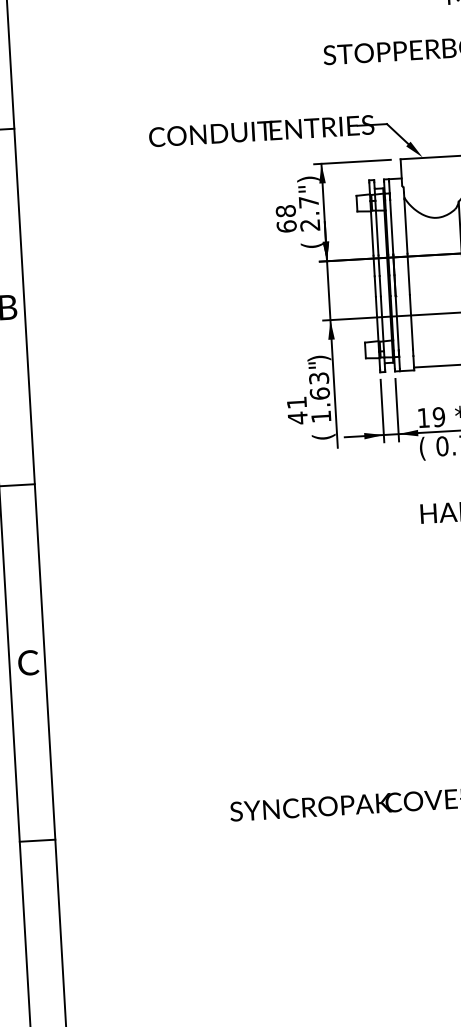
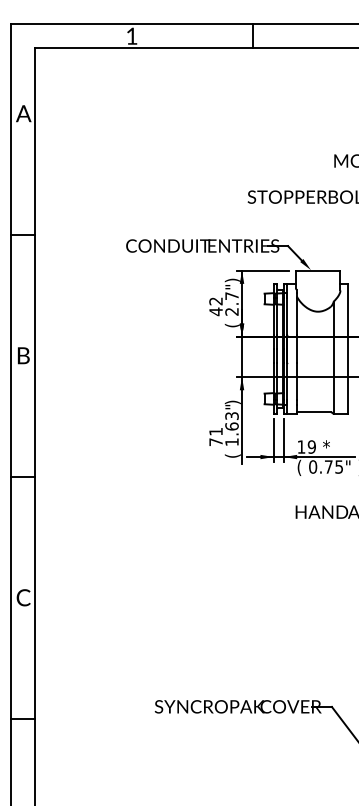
text: (285, 218) -> (215, 306), 68 -> 42
text: (297, 418) -> (215, 442), 41 -> 71

